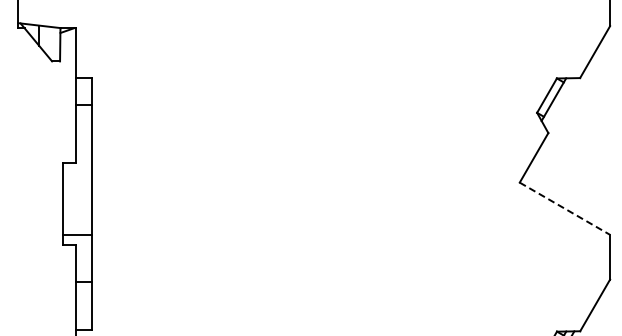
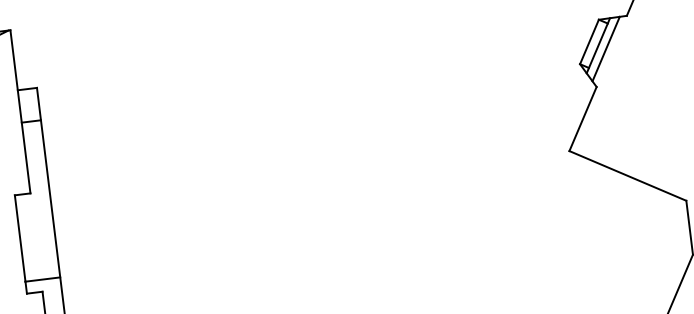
line: (559, 103) -> (605, 49), added
line: (565, 209) -> (628, 176), dashed -> solid

